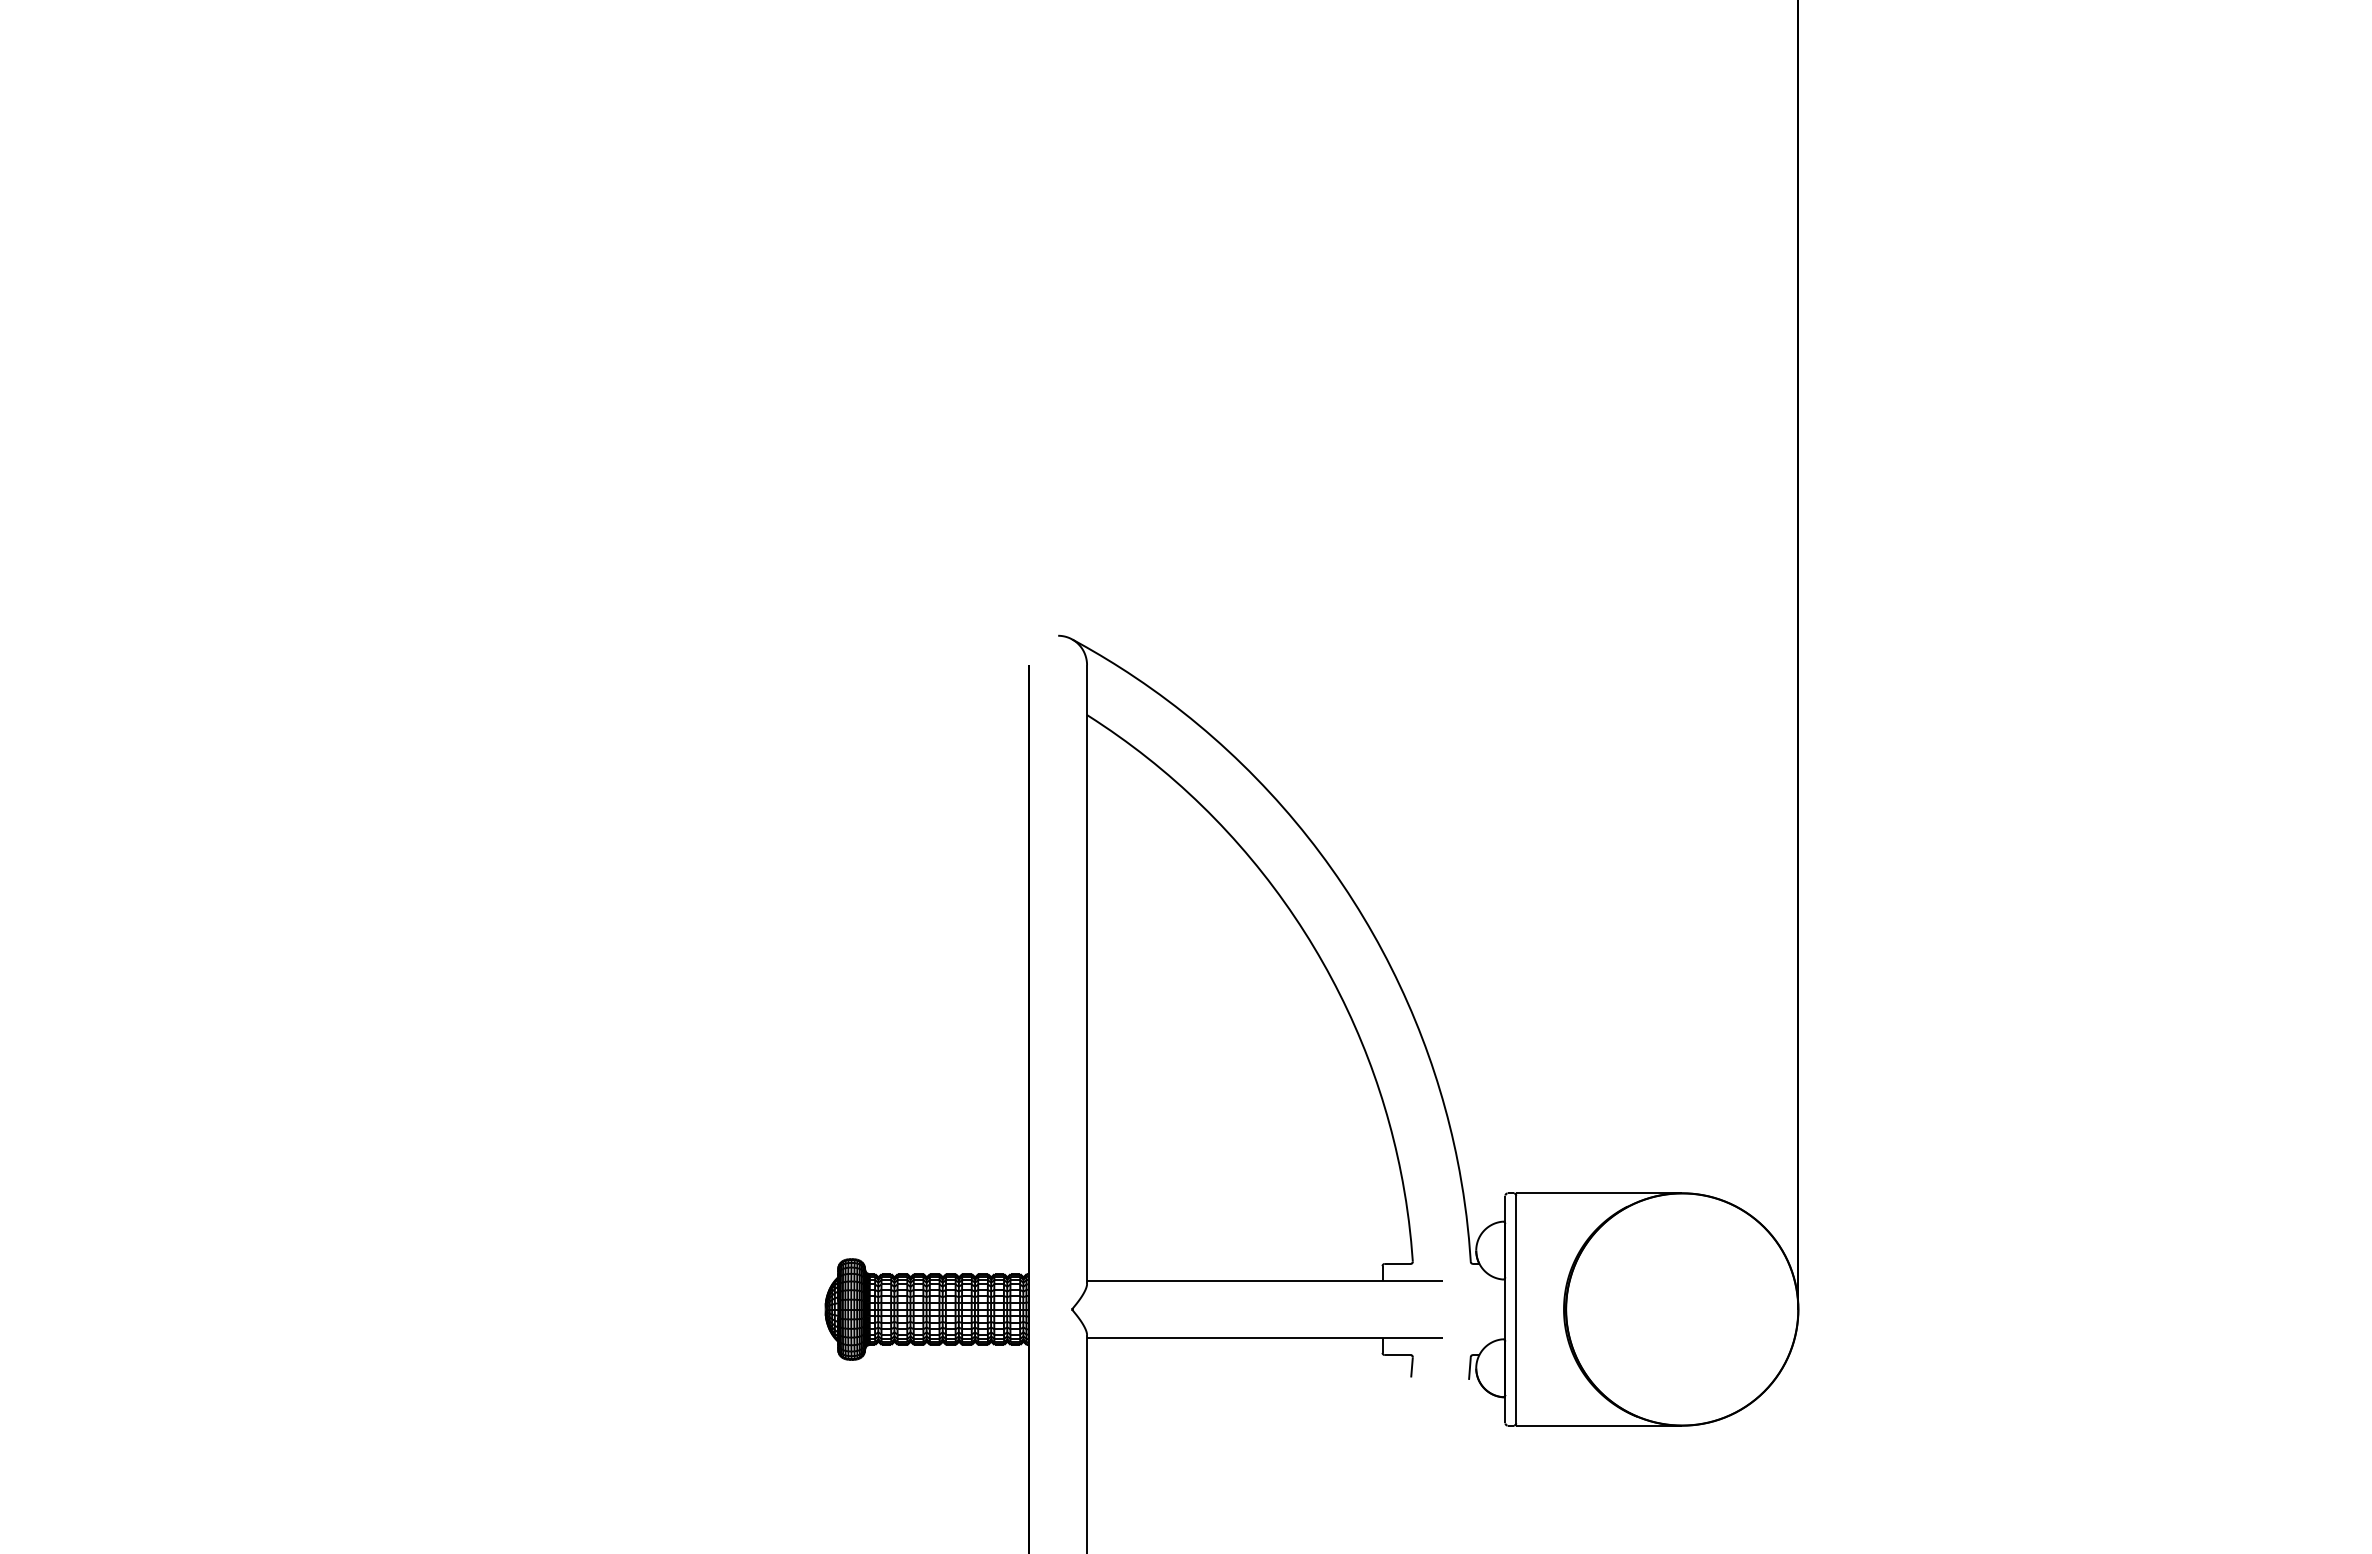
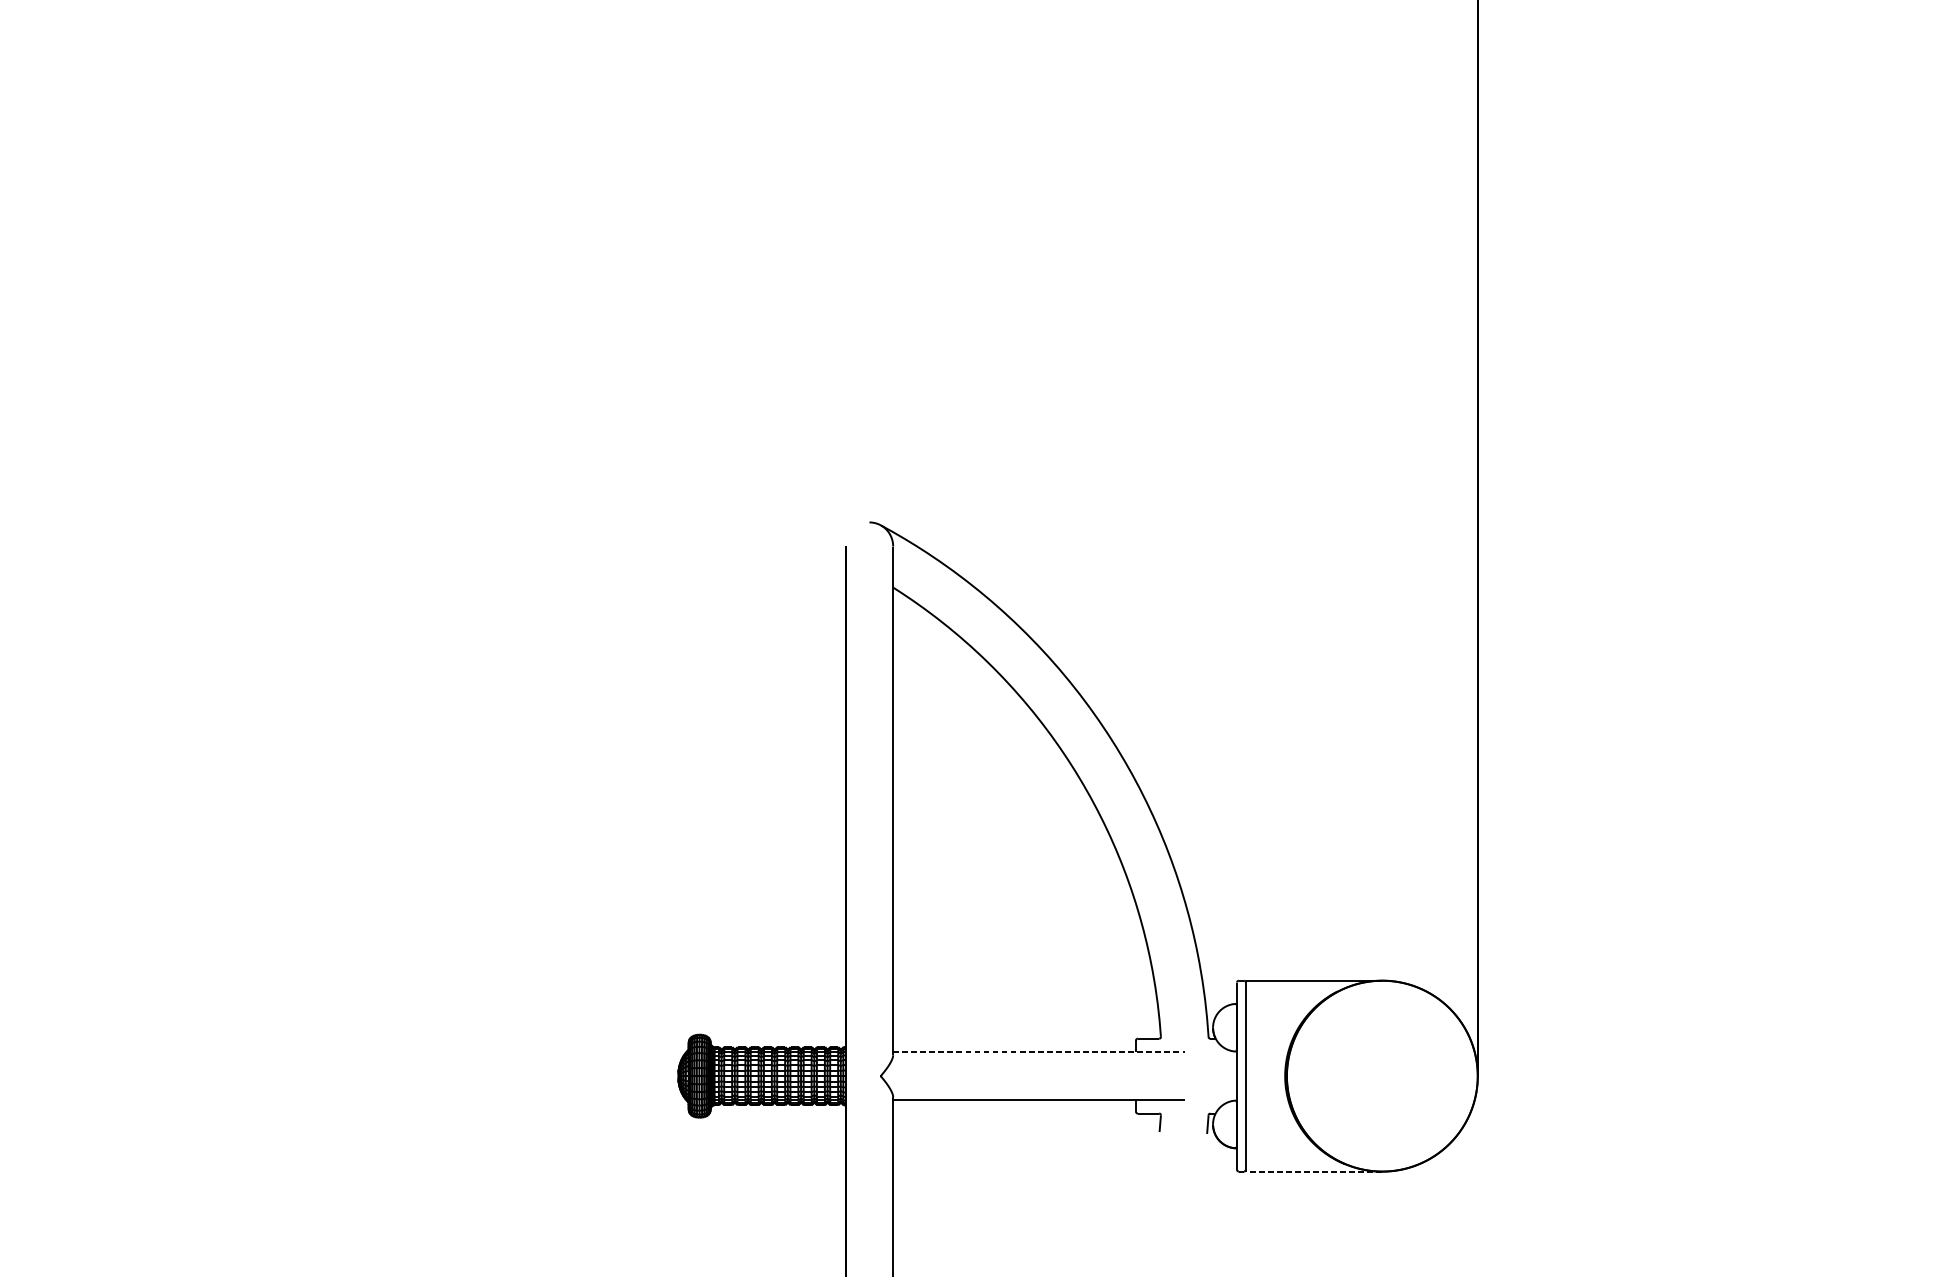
line: (1264, 1280) -> (1039, 1052), solid -> dashed
line: (1599, 1425) -> (1314, 1171), solid -> dashed

